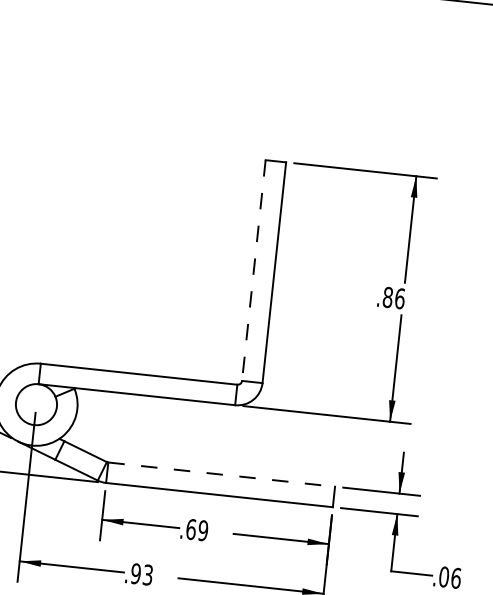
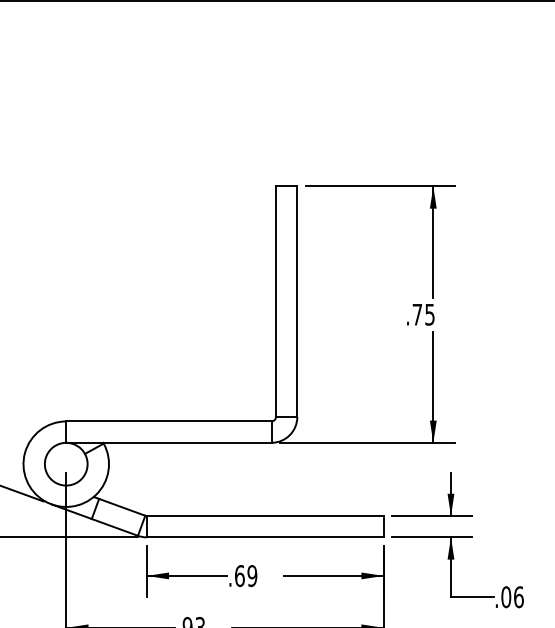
line: (253, 271) -> (275, 302), dashed -> solid
text: (393, 297) -> (423, 314), .86 -> .75
line: (221, 475) -> (265, 516), dashed -> solid

